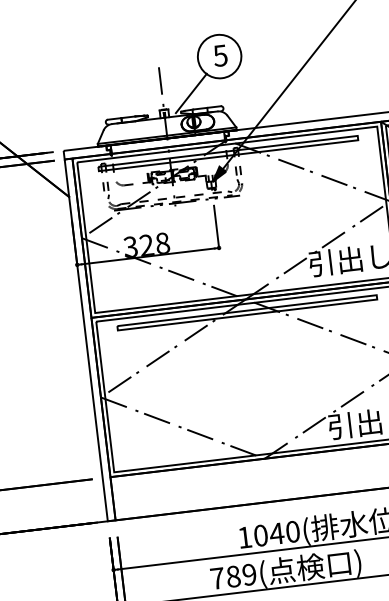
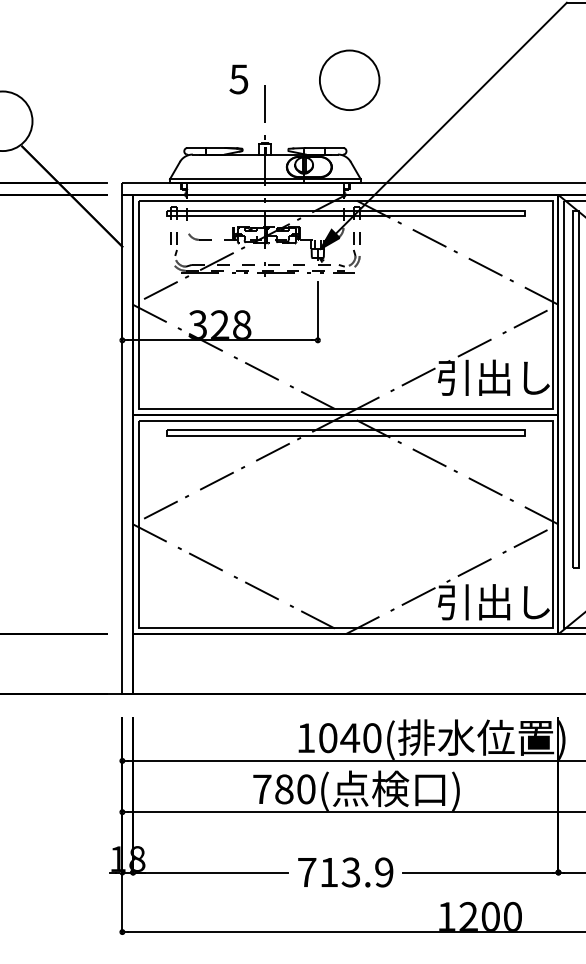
text: (220, 55) -> (238, 79), moved
line: (191, 93) -> (305, 125), removed
text: (249, 574) -> (306, 789), 789( -> 780(

